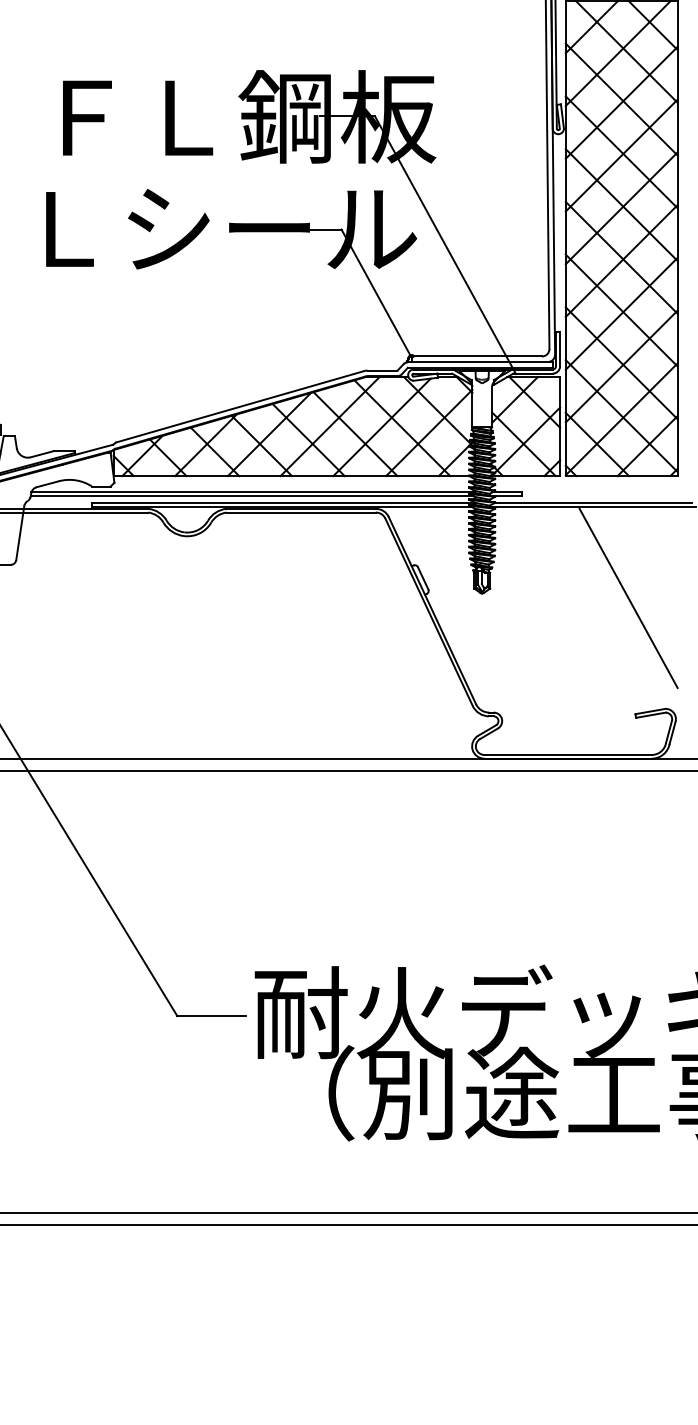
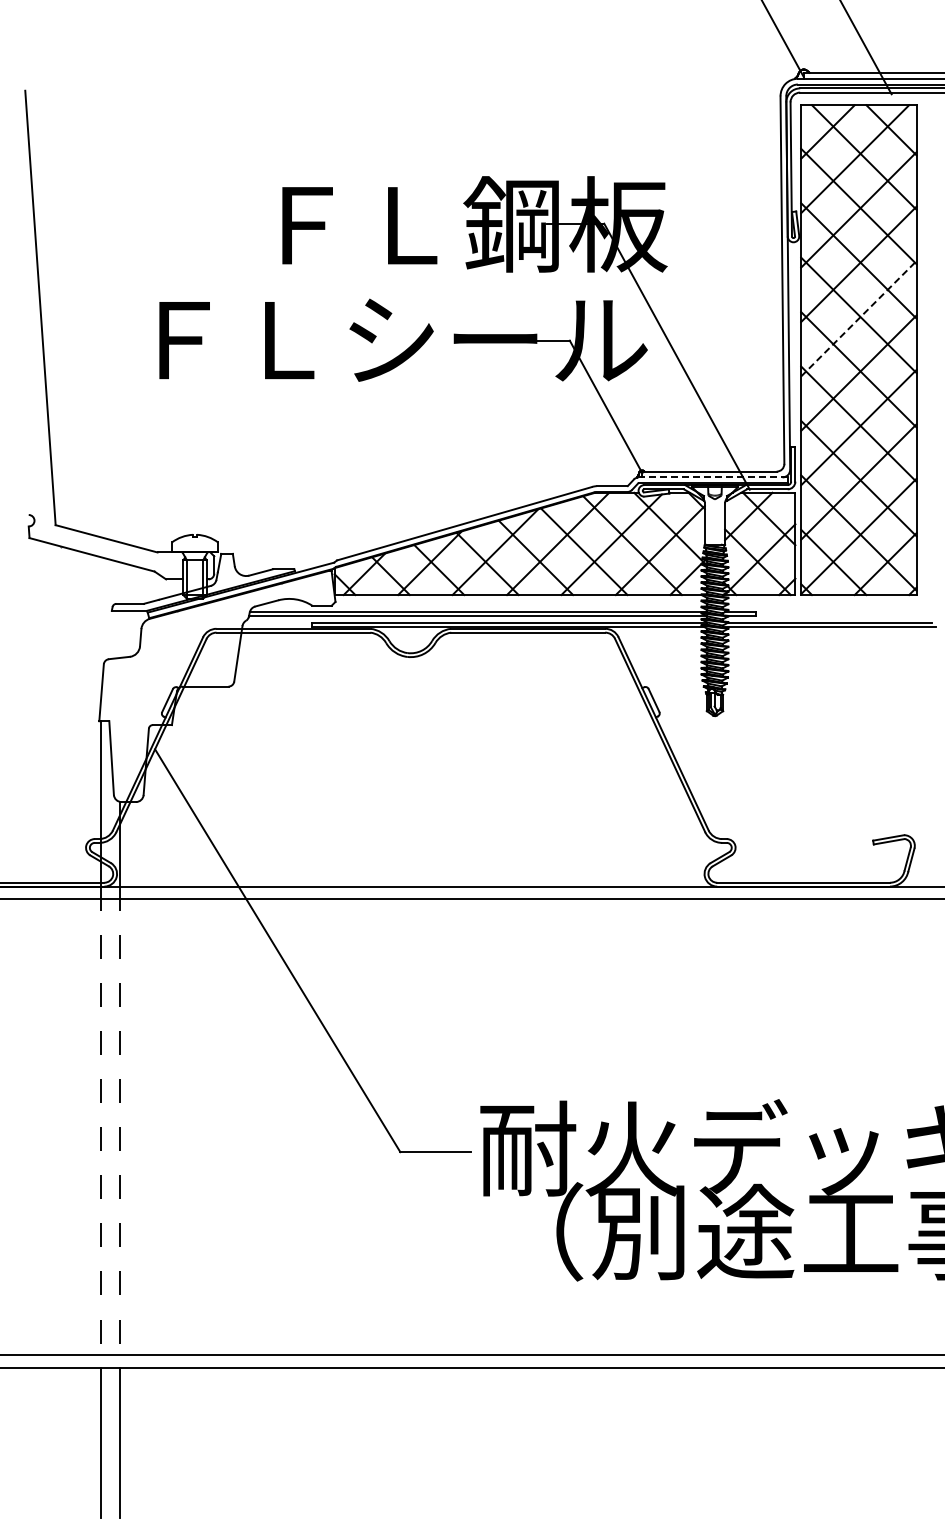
line: (621, 208) -> (858, 318), solid -> dashed
line: (479, 362) -> (712, 477), solid -> dashed
line: (628, 597) -> (865, 720), removed

